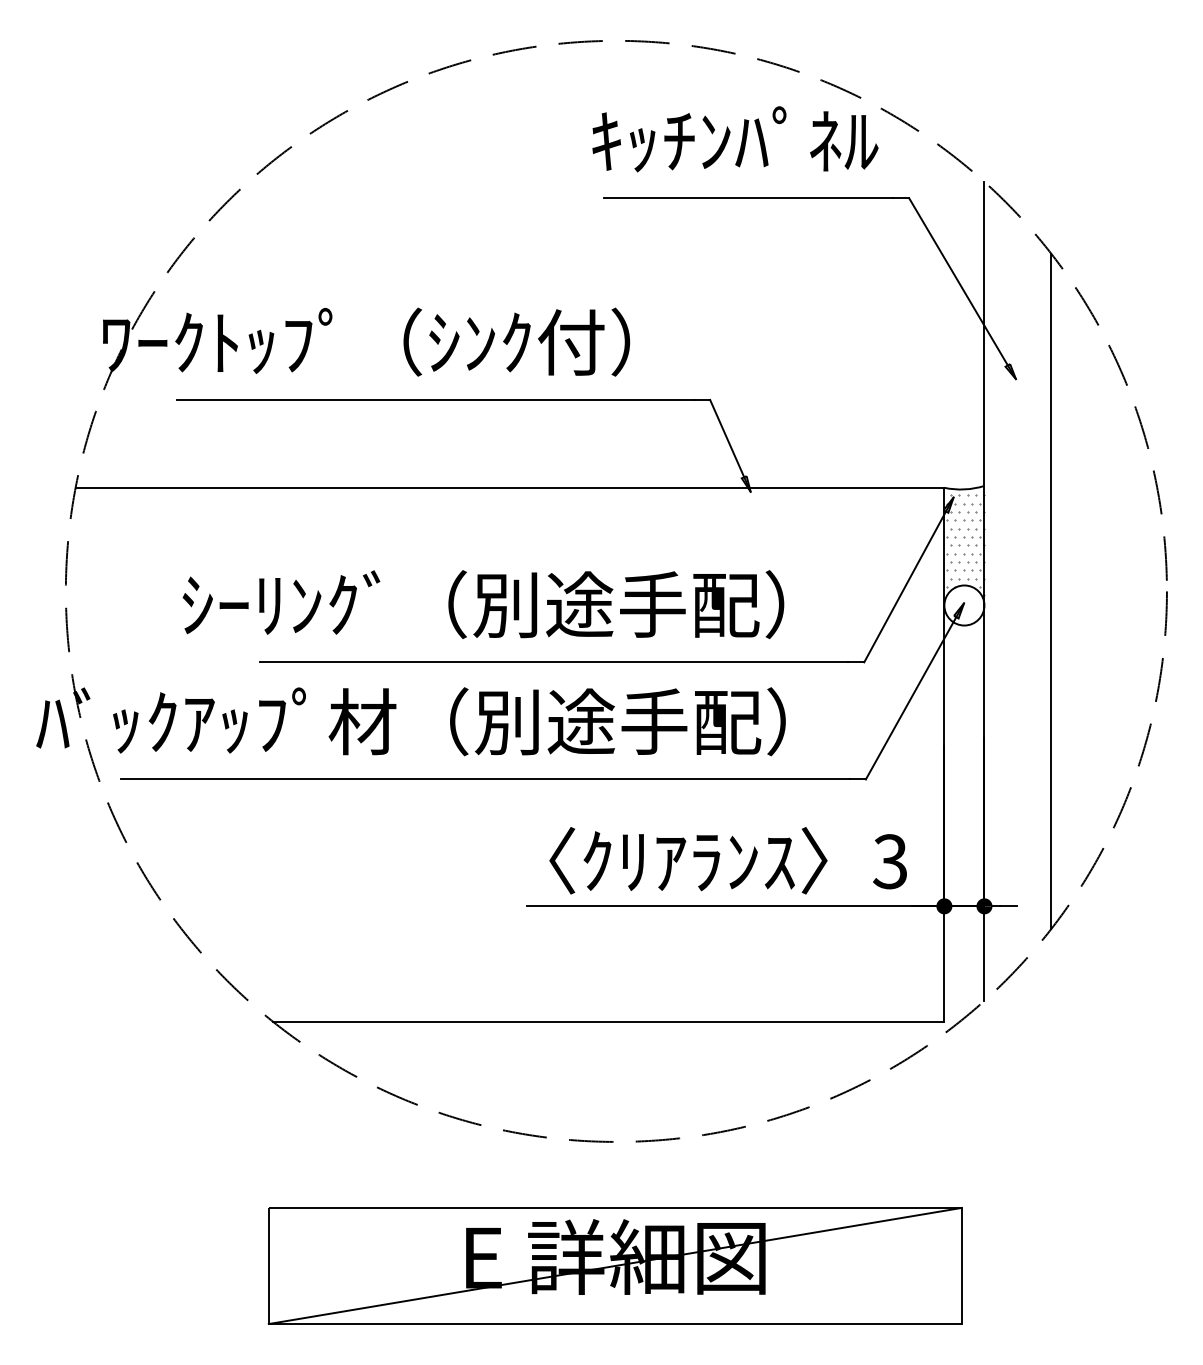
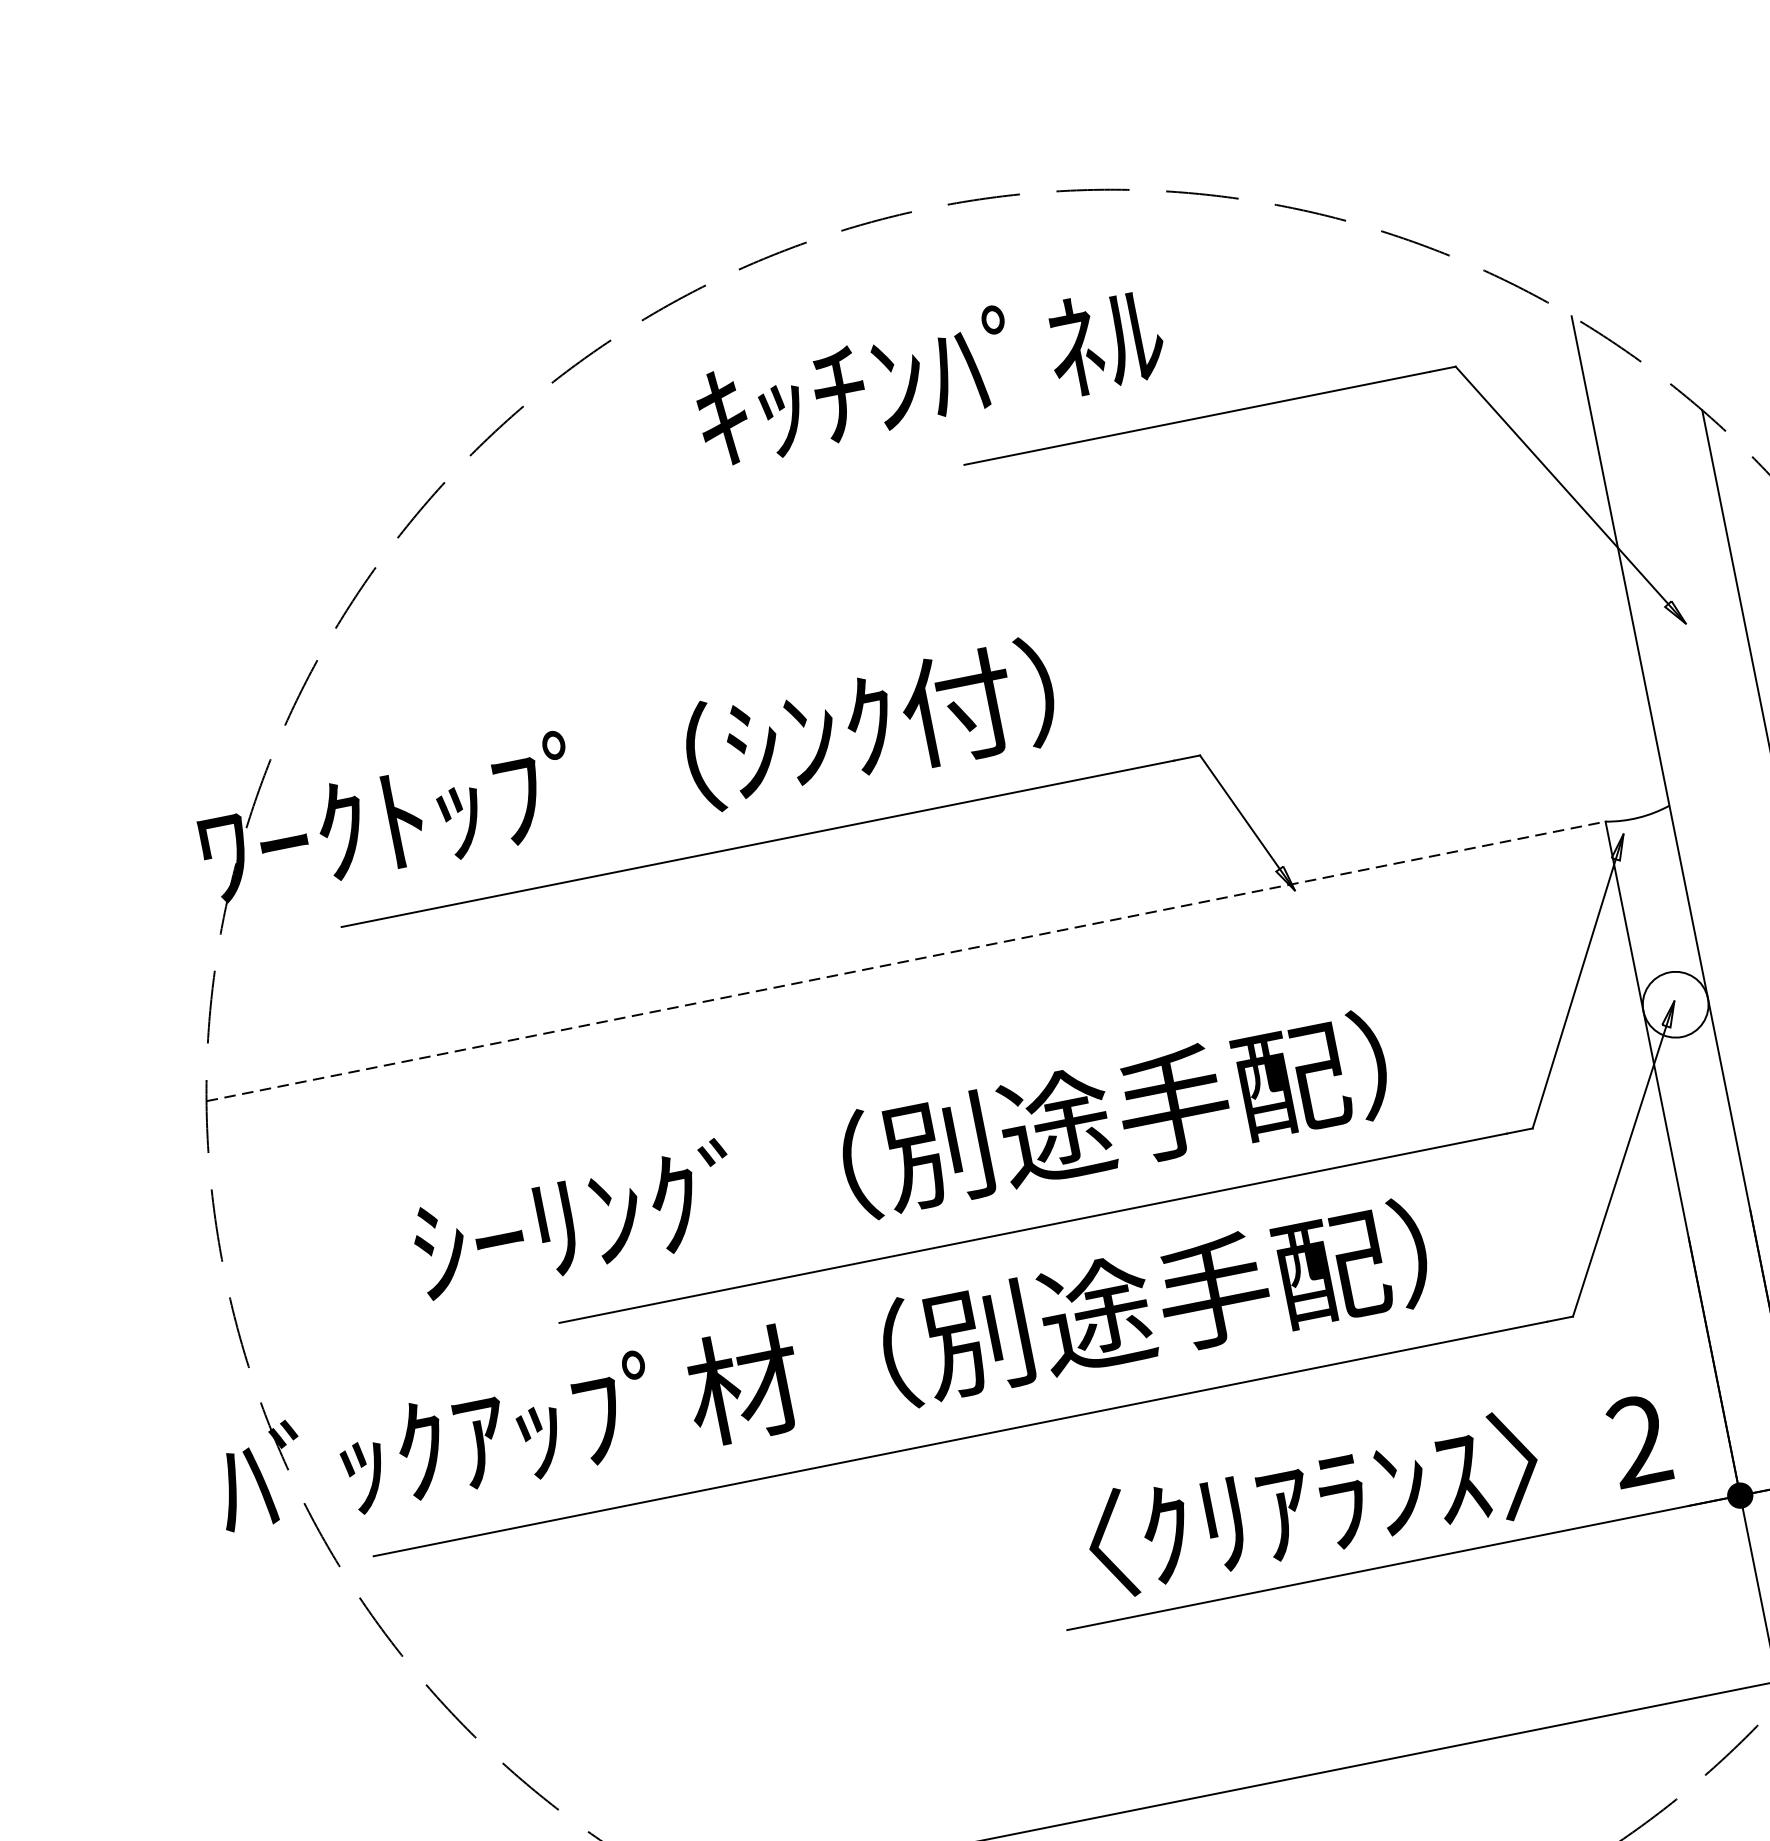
text: (735, 139) -> (930, 373), moved
line: (510, 487) -> (906, 960), solid -> dashed
hatch: (965, 545) -> (1658, 907), removed
text: (890, 861) -> (1639, 1440), 3 -> 2

